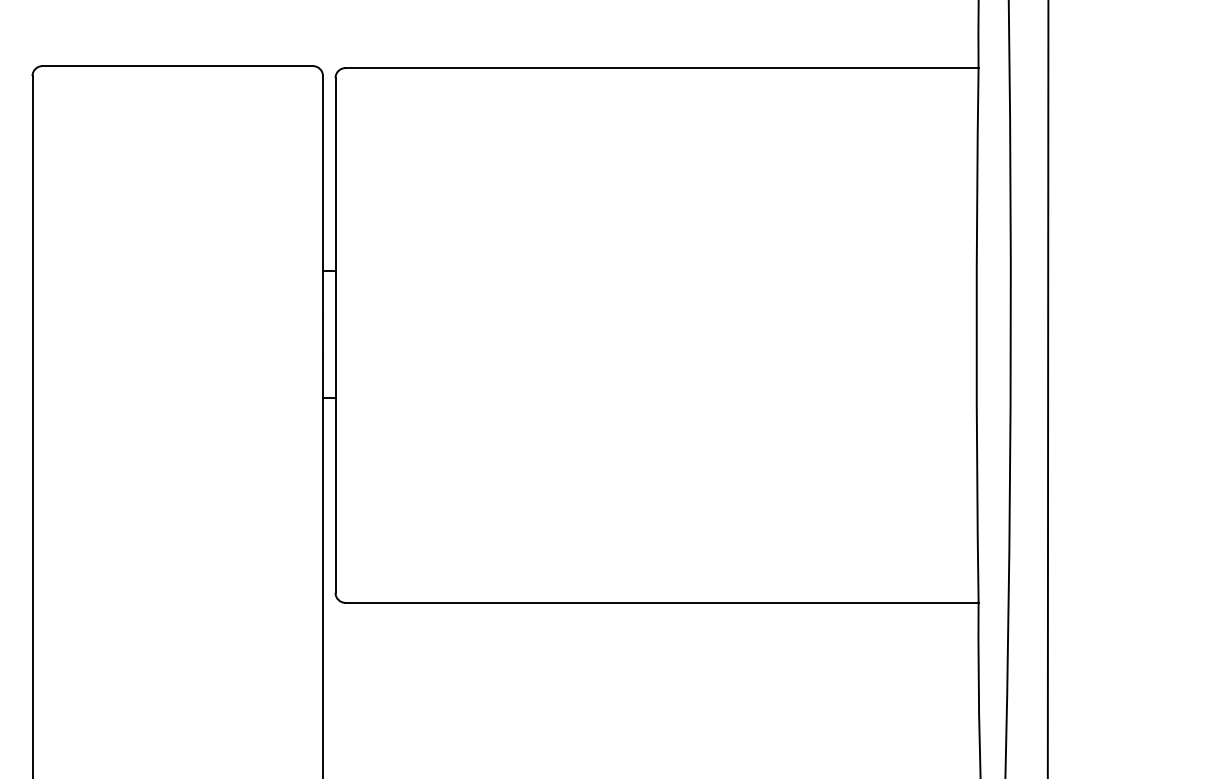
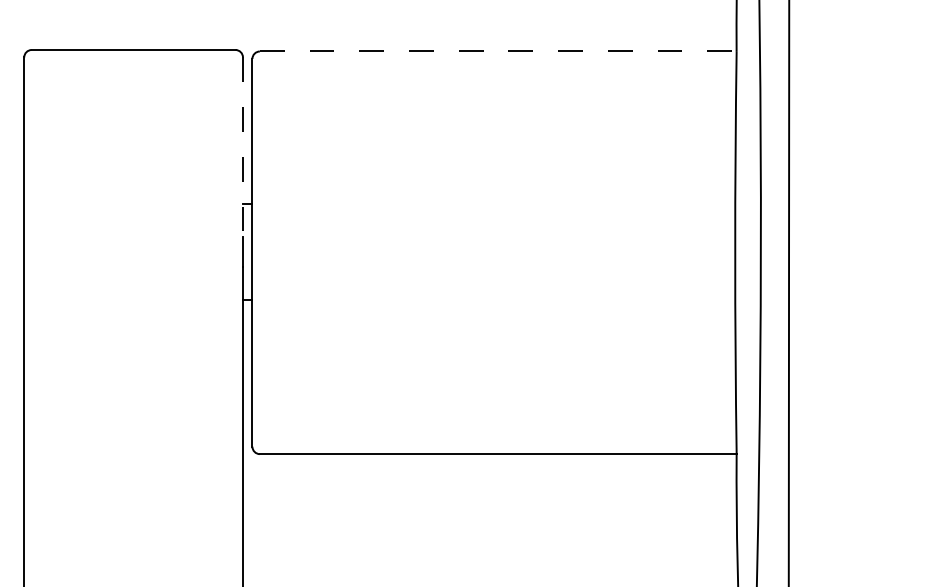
line: (661, 68) -> (497, 51), solid -> dashed
line: (322, 196) -> (242, 148), solid -> dashed

